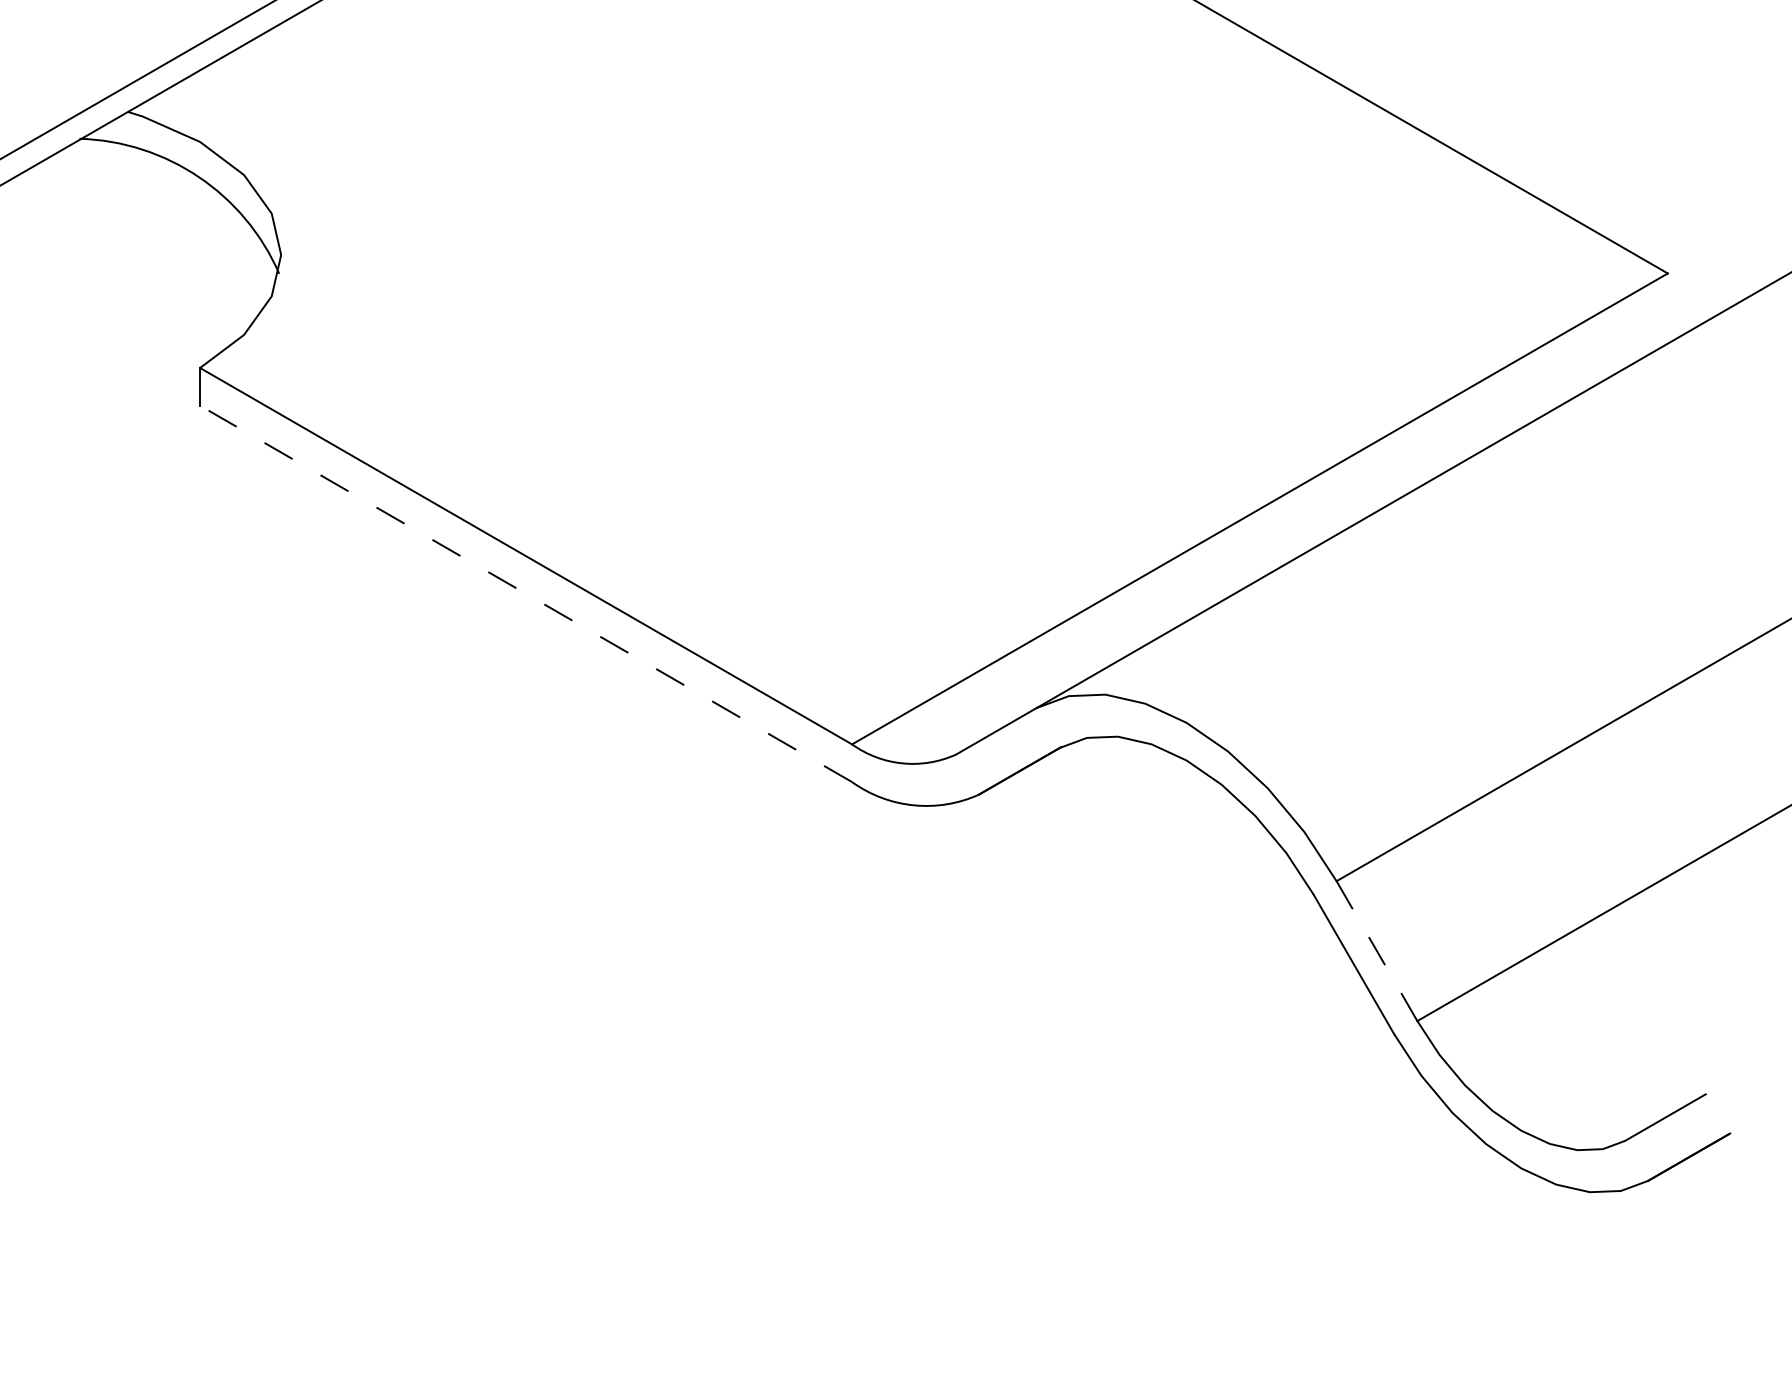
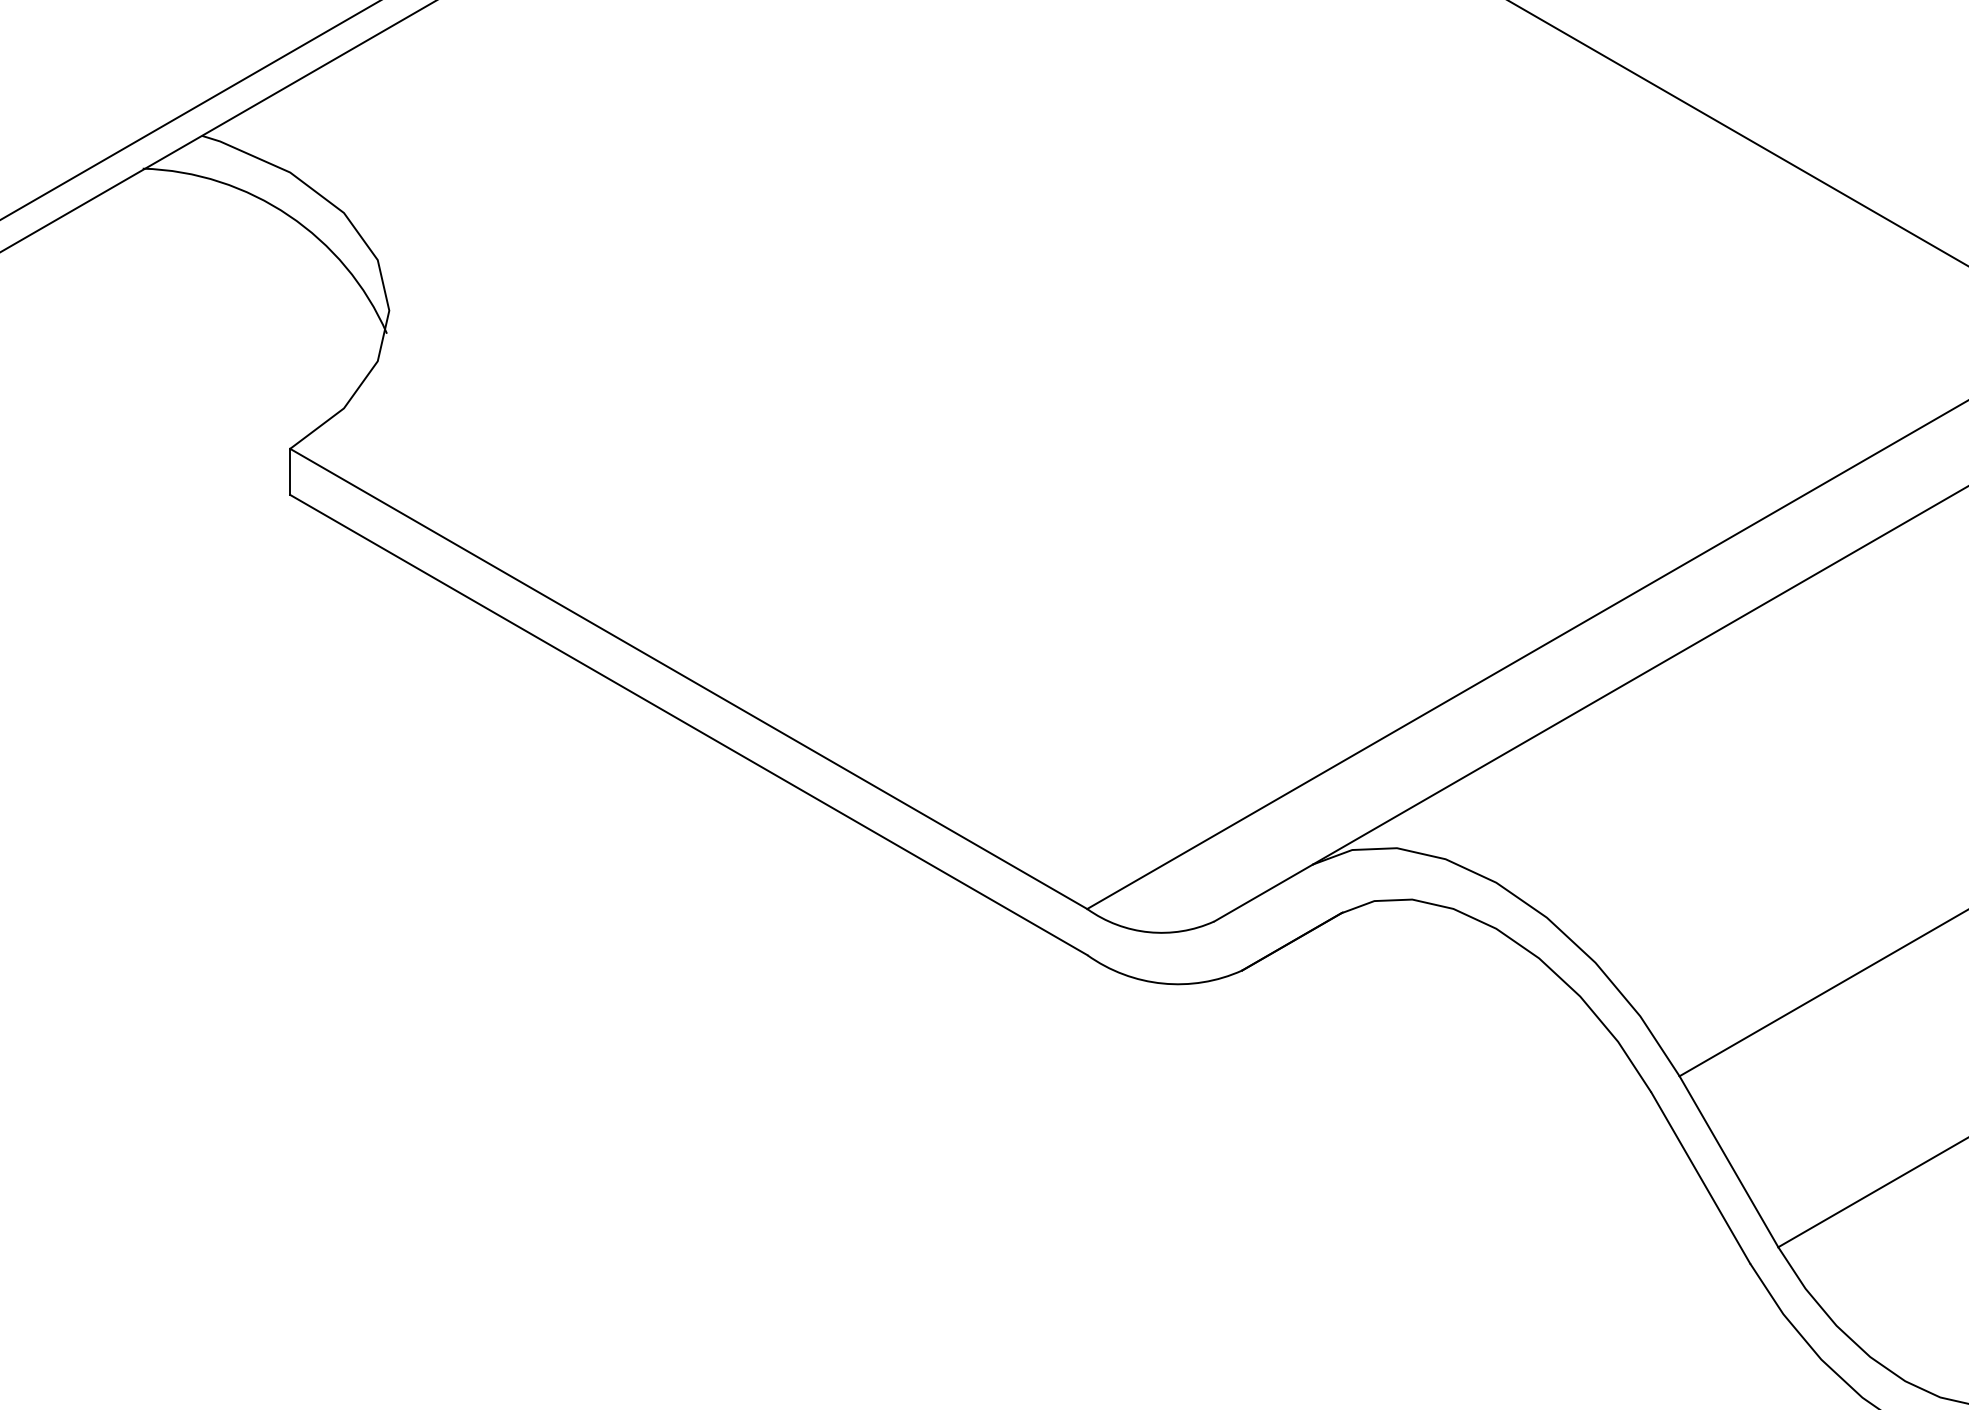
line: (525, 593) -> (688, 724), dashed -> solid
line: (1376, 951) -> (1728, 1162), dashed -> solid

